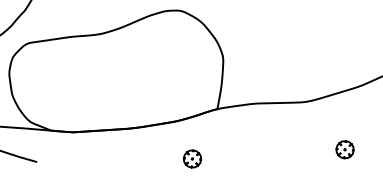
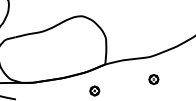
part: (344, 149) -> (153, 79), moved

